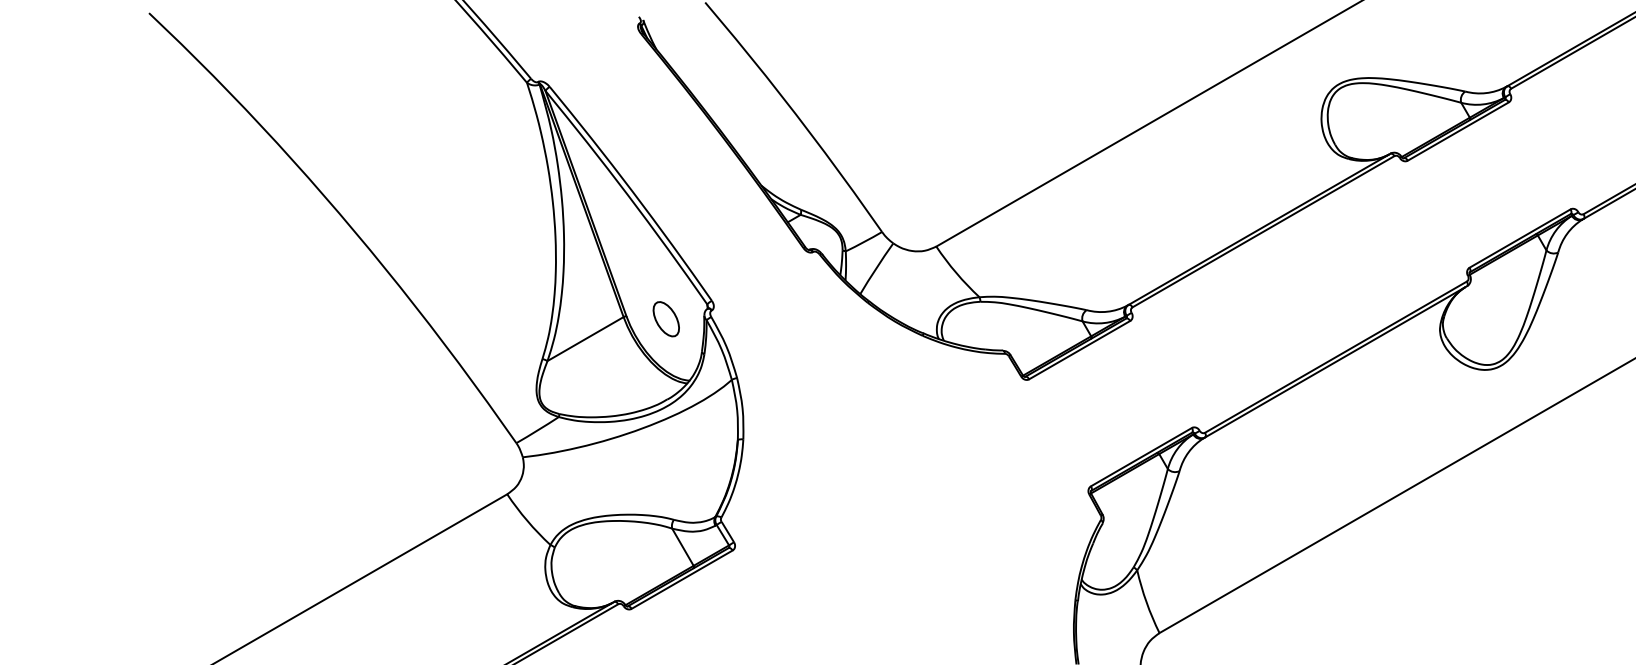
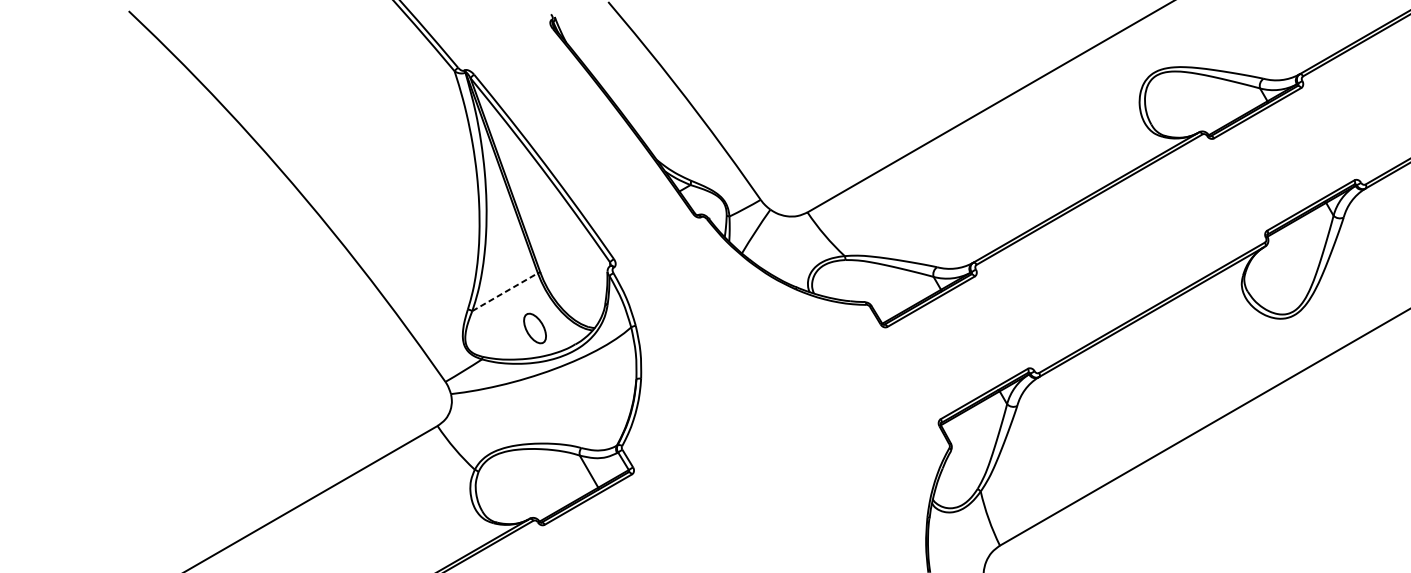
part: (665, 319) -> (534, 328), moved
line: (585, 339) -> (505, 292), solid -> dashed

